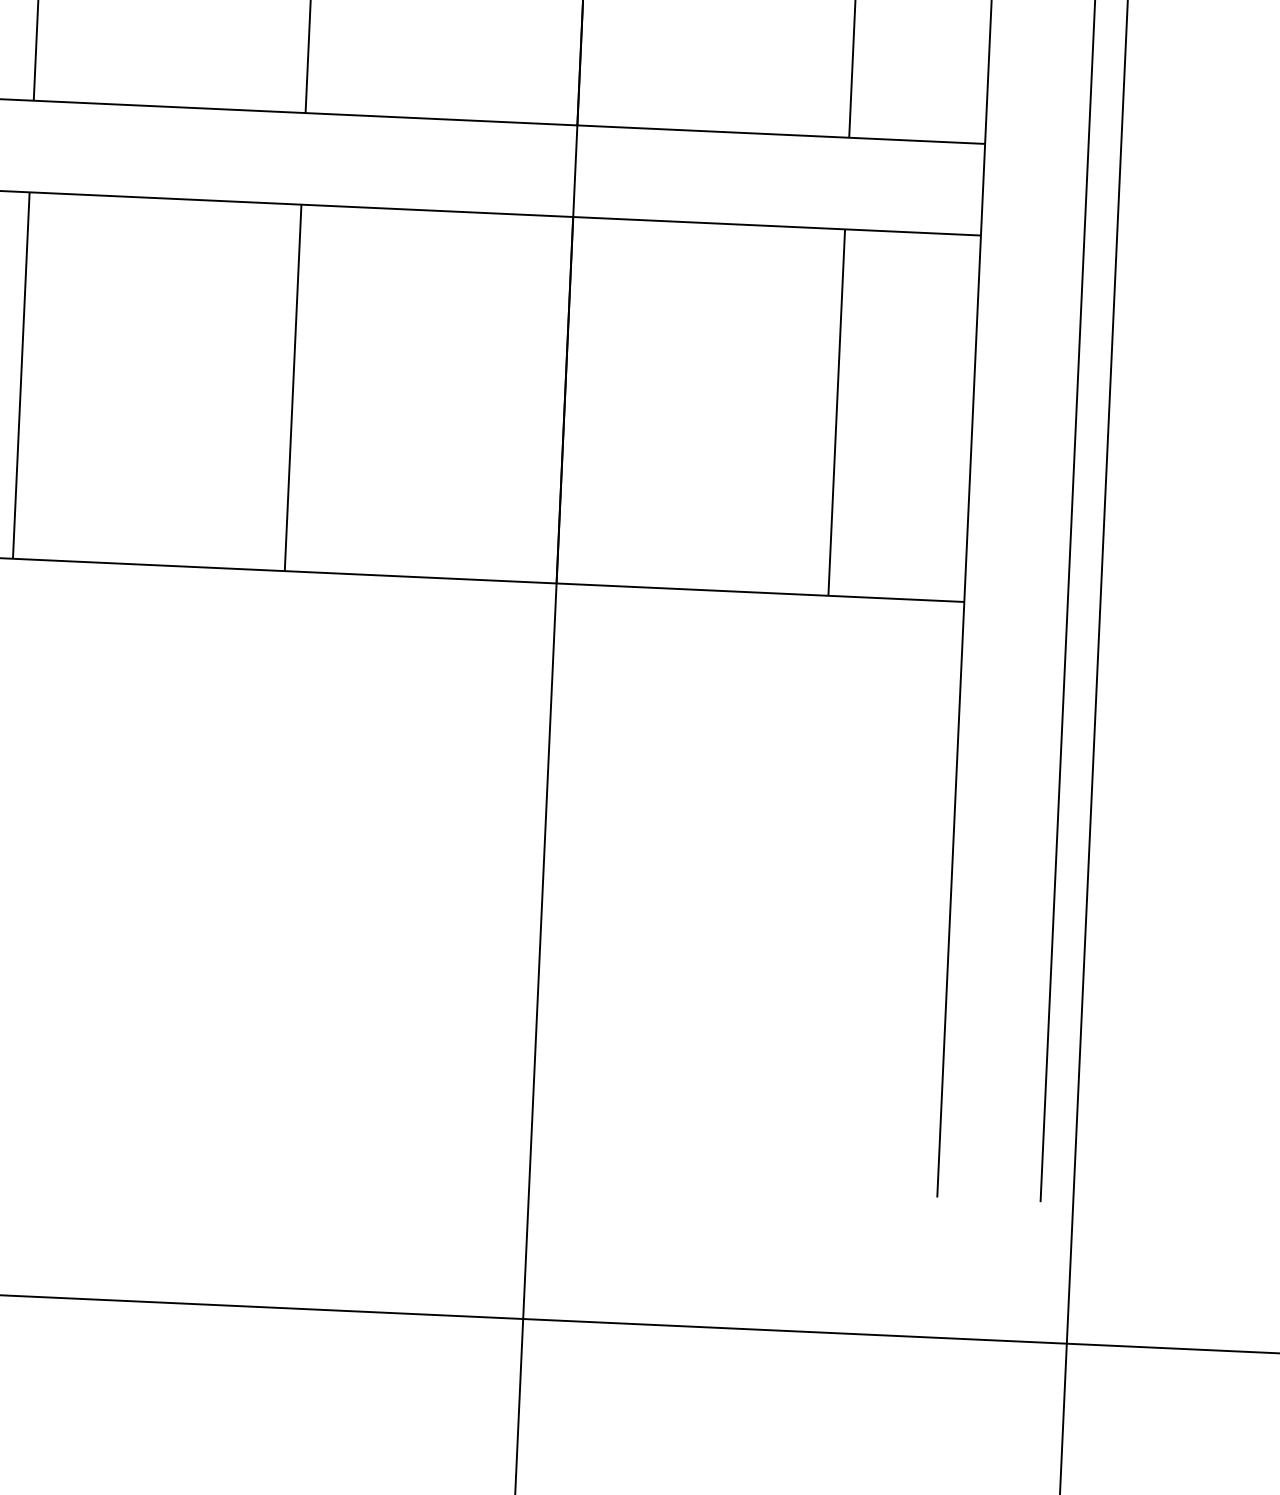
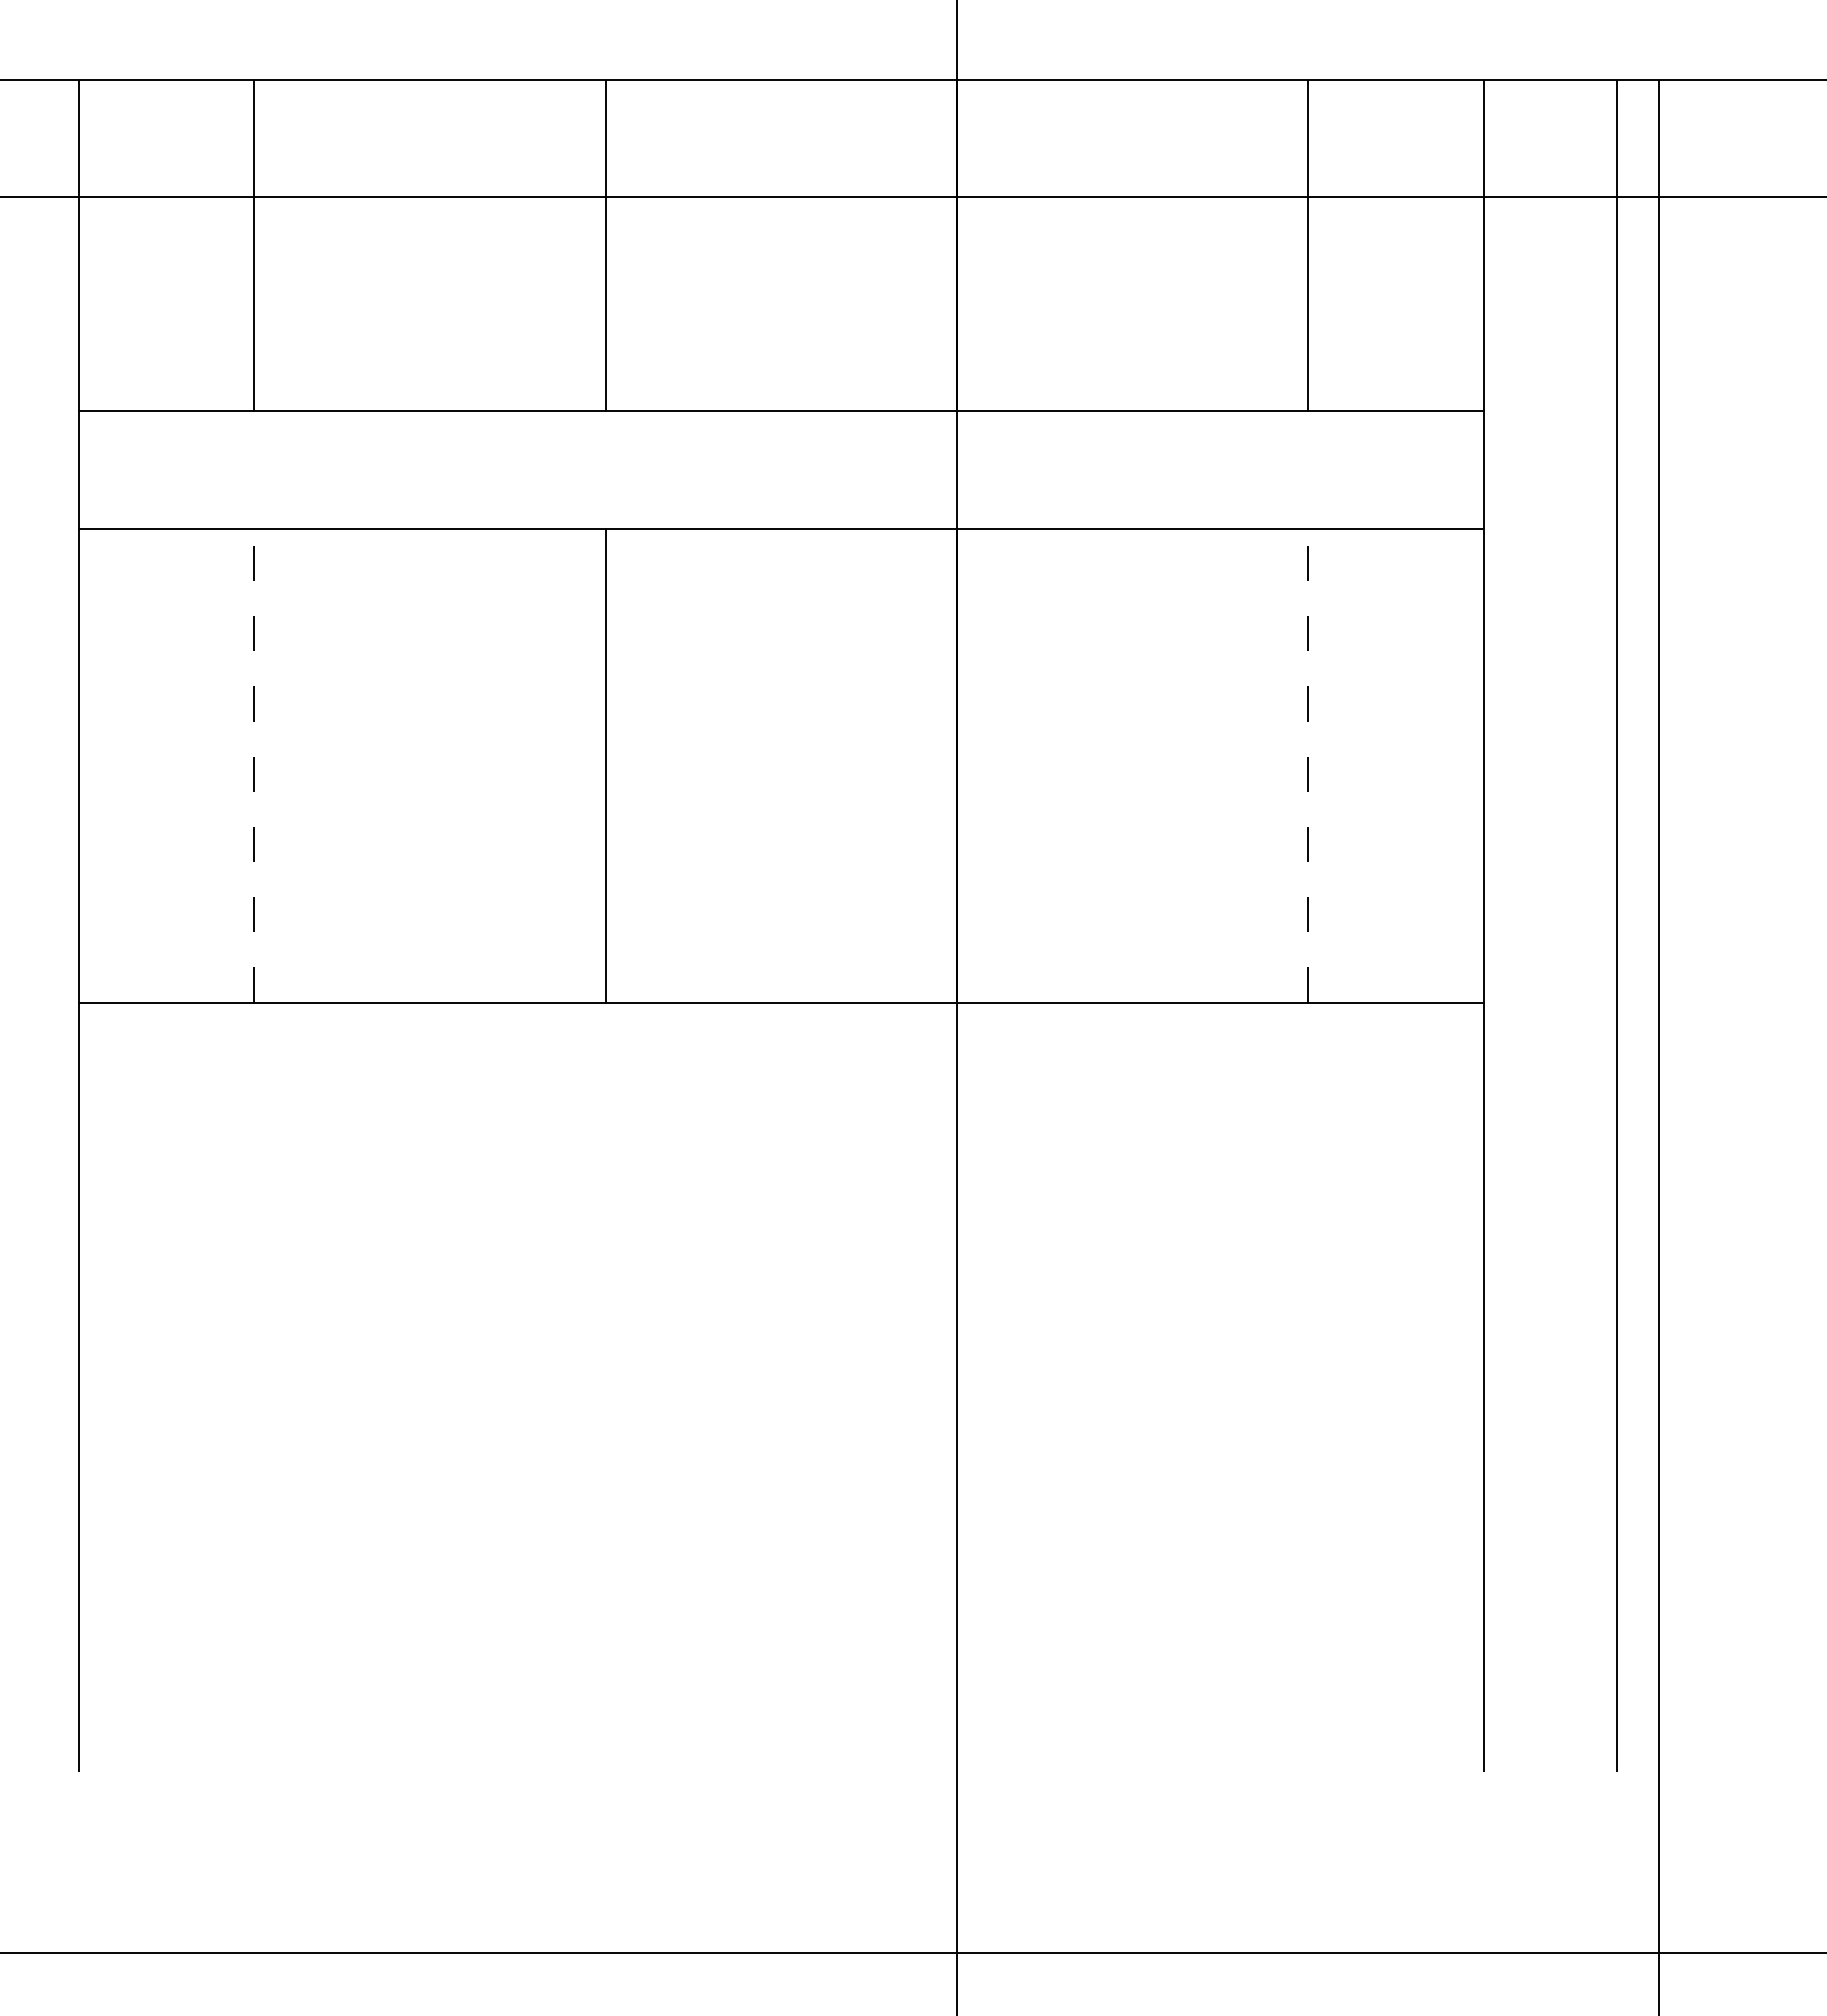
line: (21, 375) -> (254, 765), solid -> dashed
line: (837, 412) -> (1308, 765), solid -> dashed

